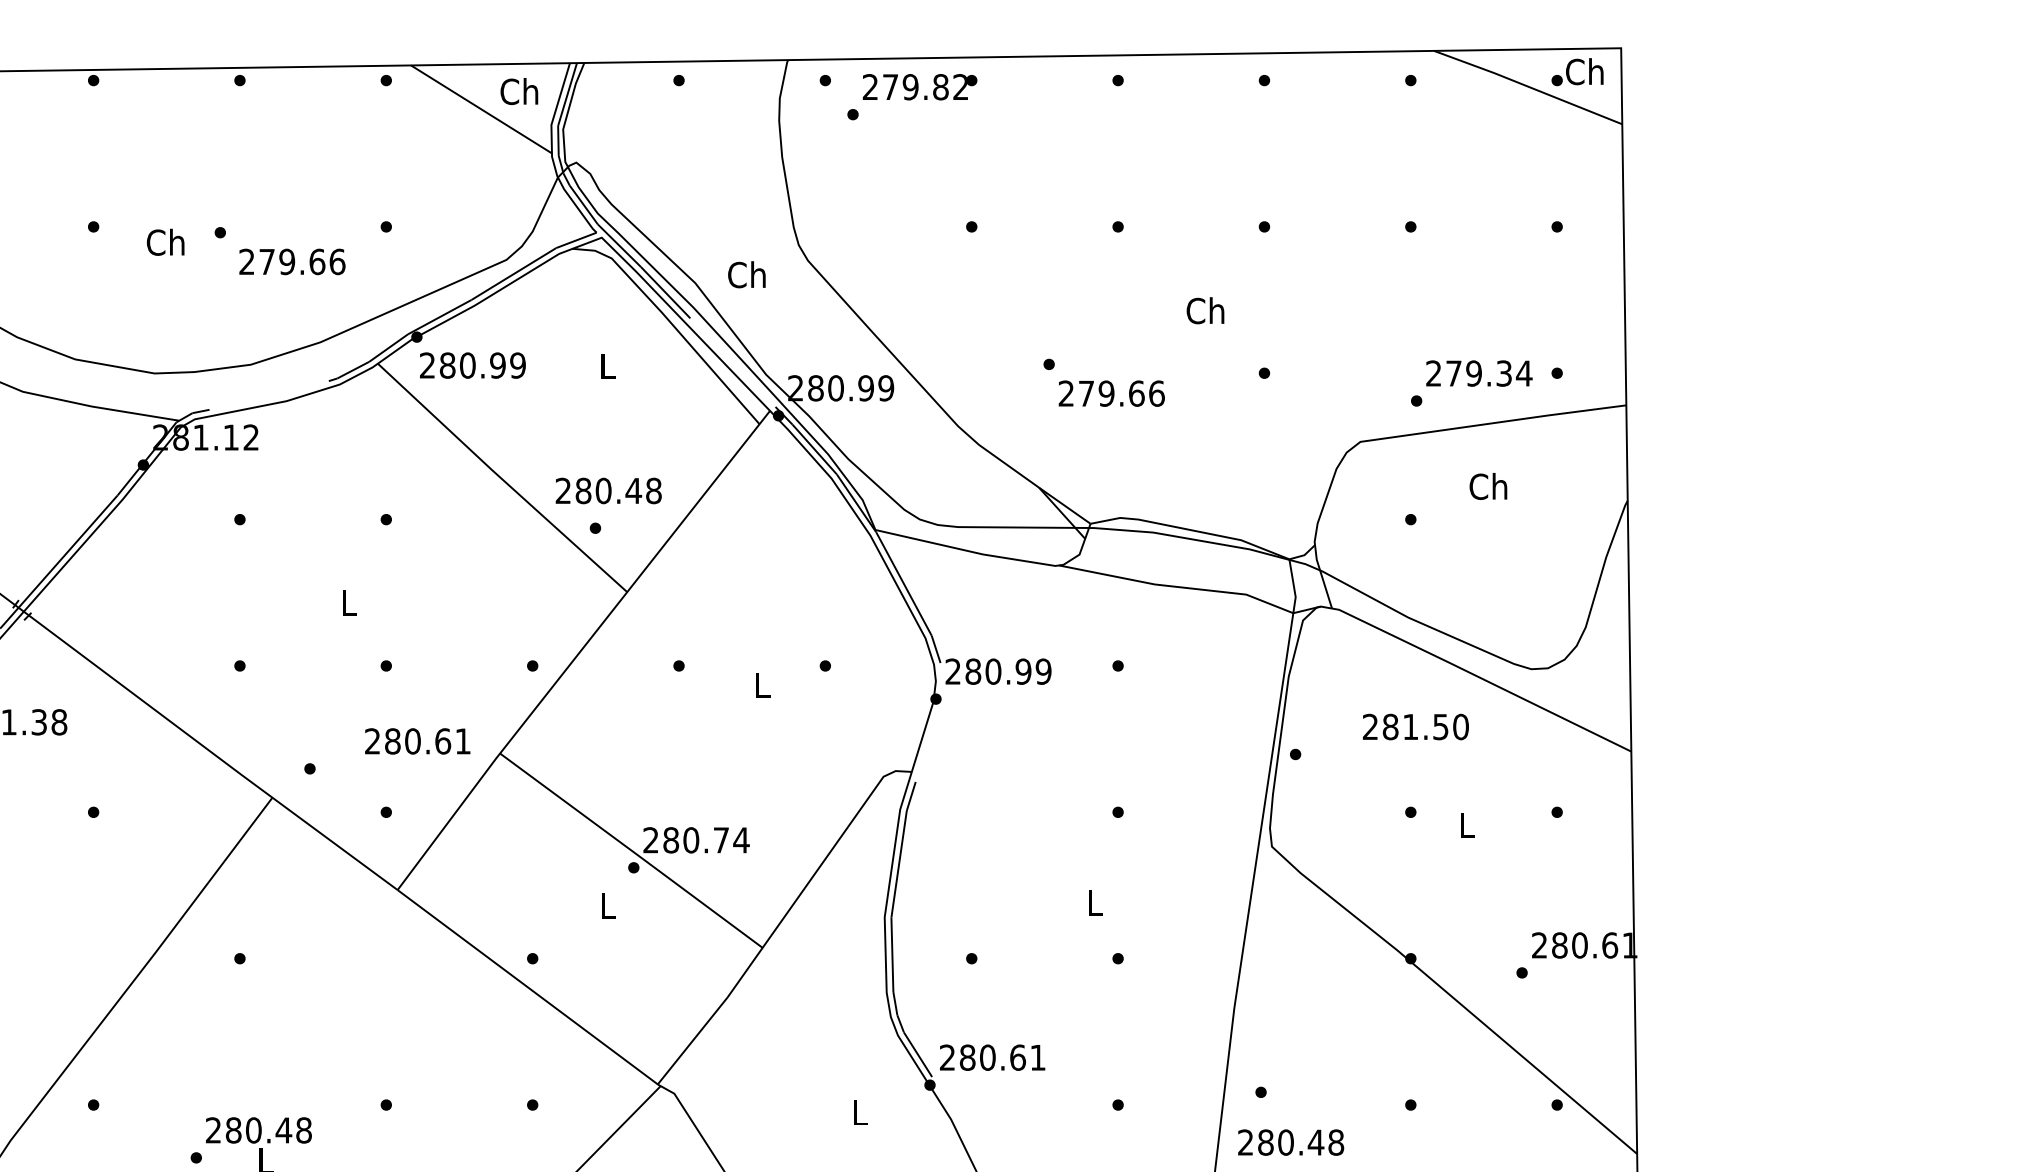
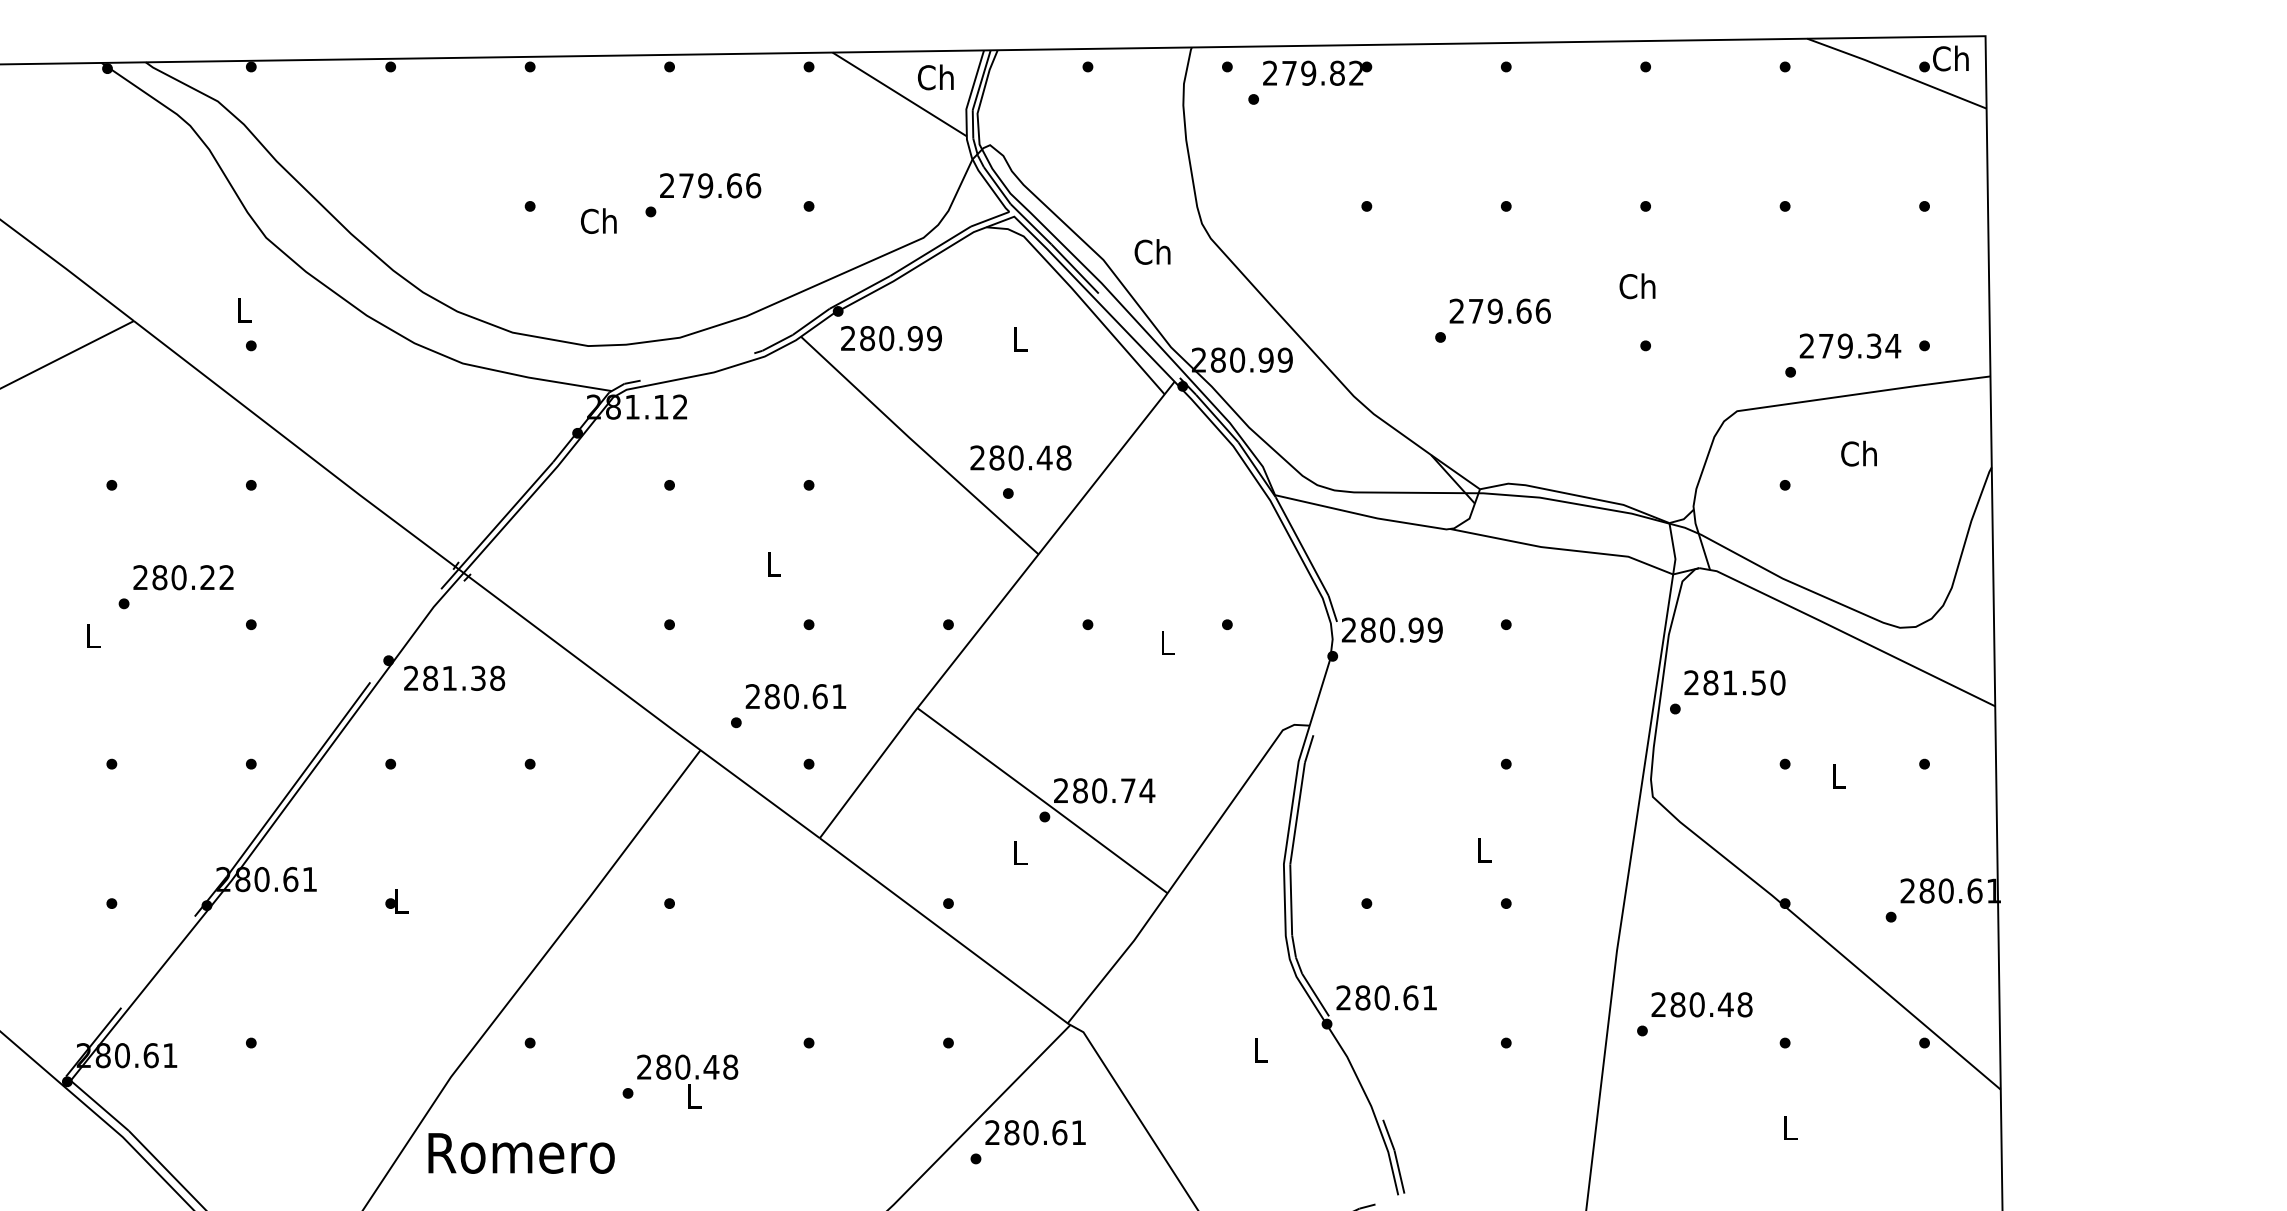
text: (292, 261) -> (710, 185), moved
text: (1205, 310) -> (1637, 286), moved
text: (1111, 392) -> (1499, 310), moved
text: (1415, 726) -> (1734, 682), moved
text: (417, 741) -> (795, 696), moved
text: (1290, 1142) -> (1701, 1004), moved

